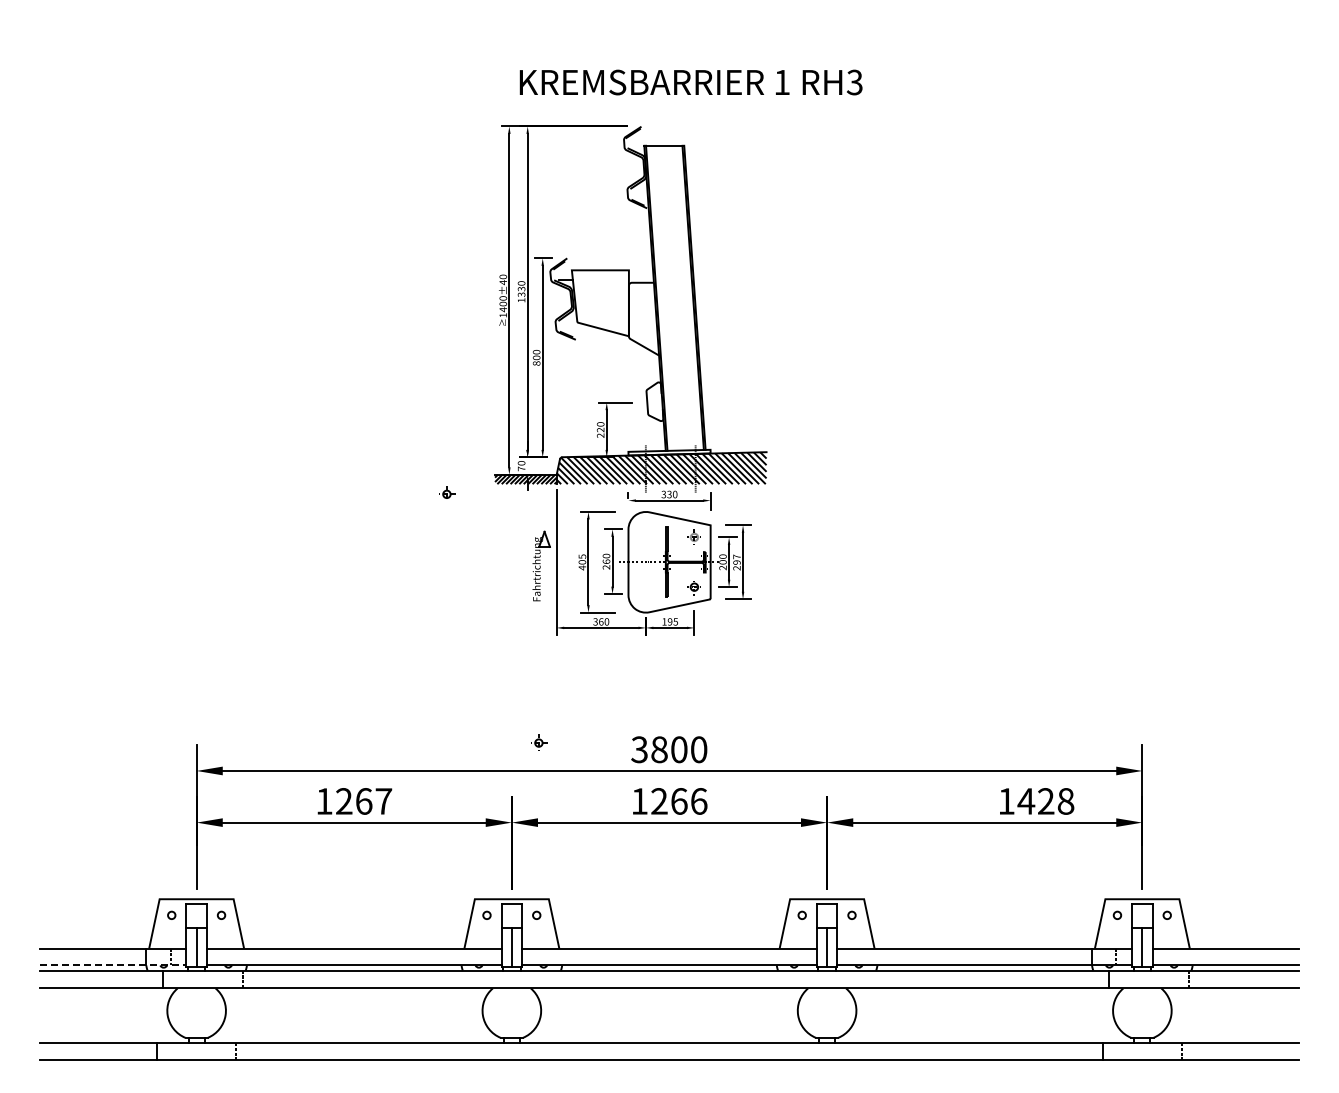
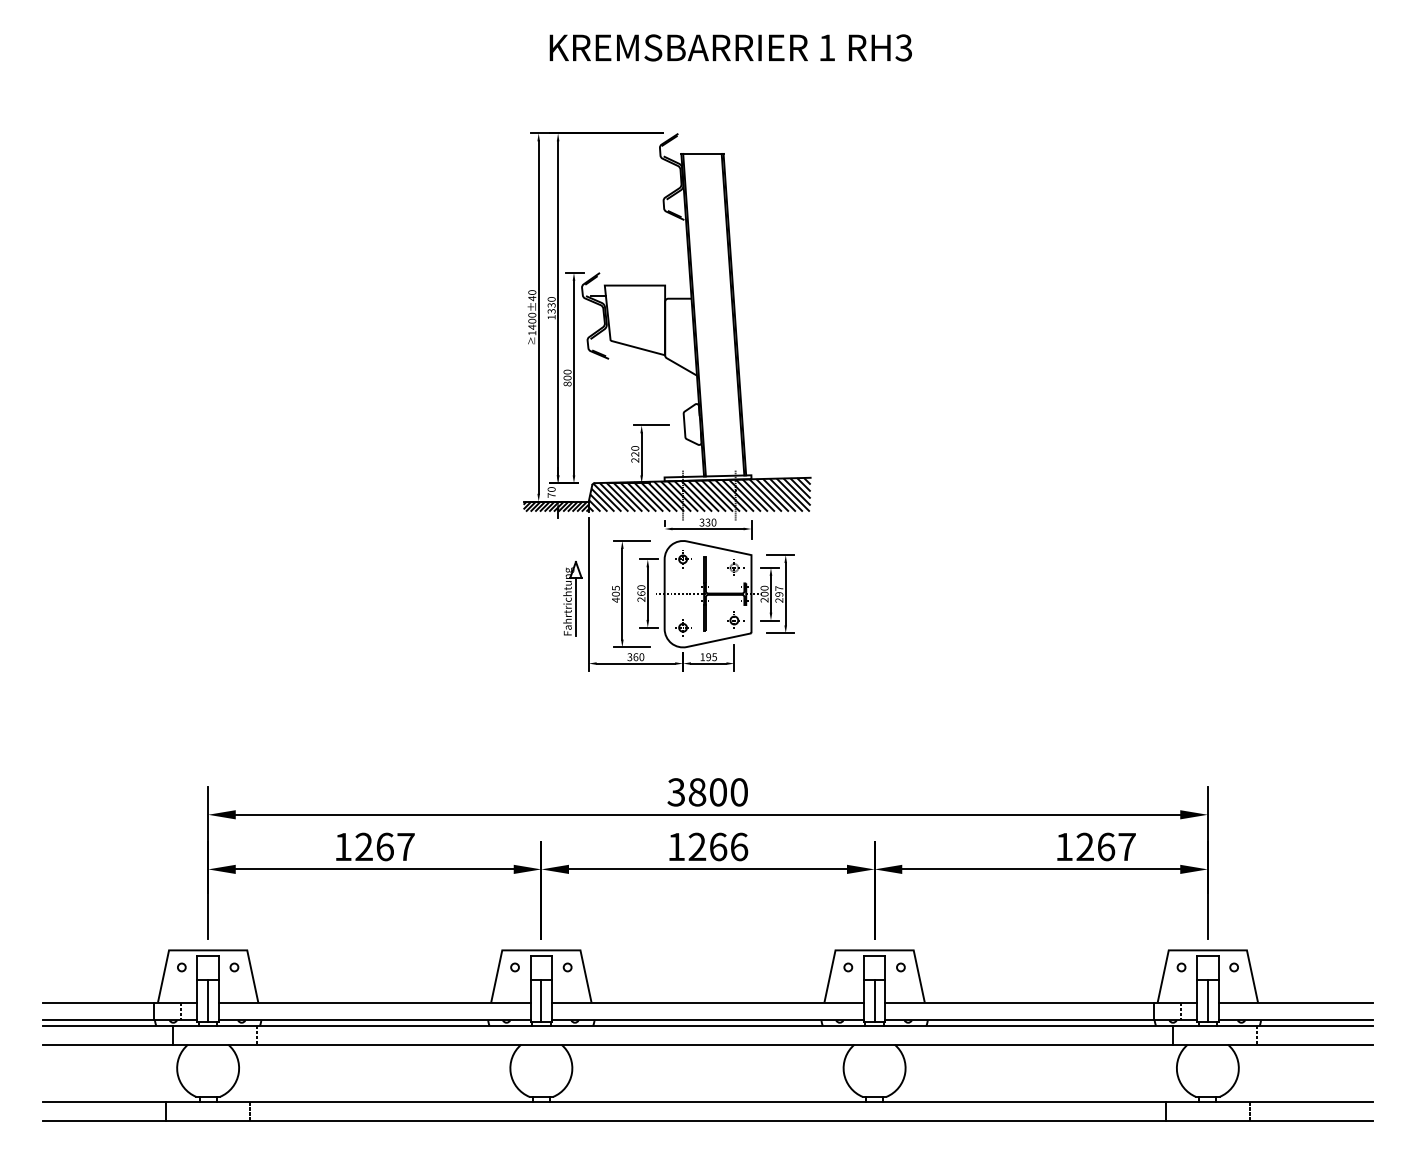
text: (690, 82) -> (730, 47), moved
part: (446, 492) -> (682, 557), moved
line: (544, 573) -> (575, 606), added
part: (538, 742) -> (682, 627), moved
text: (1045, 801) -> (1105, 847), 1428 -> 1267
line: (113, 965) -> (120, 1020), dashed -> solid

